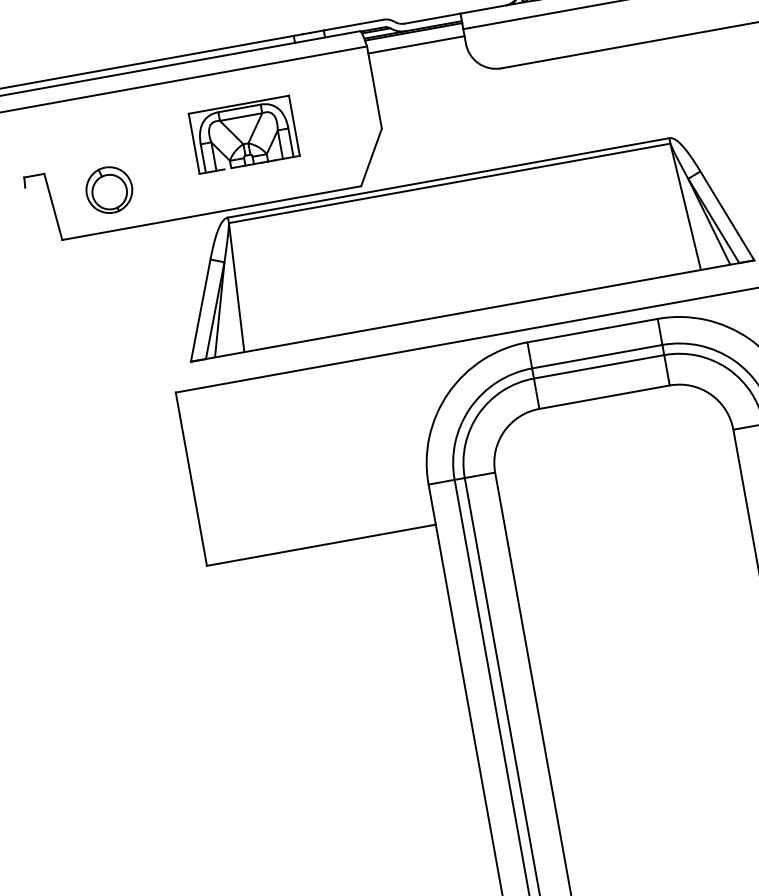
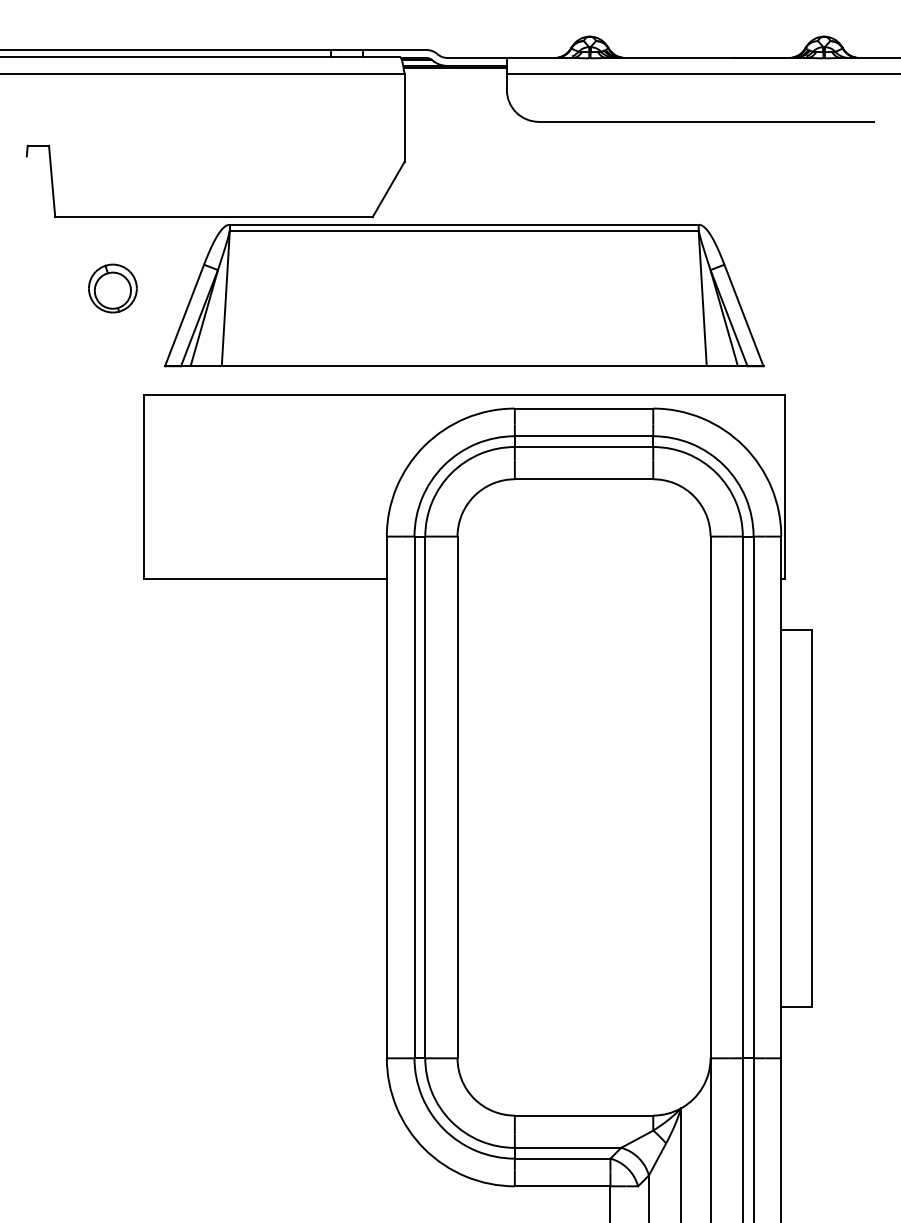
line: (416, 44) -> (455, 81), removed
part: (243, 134) -> (261, 142), removed
part: (108, 190) -> (112, 288), moved

